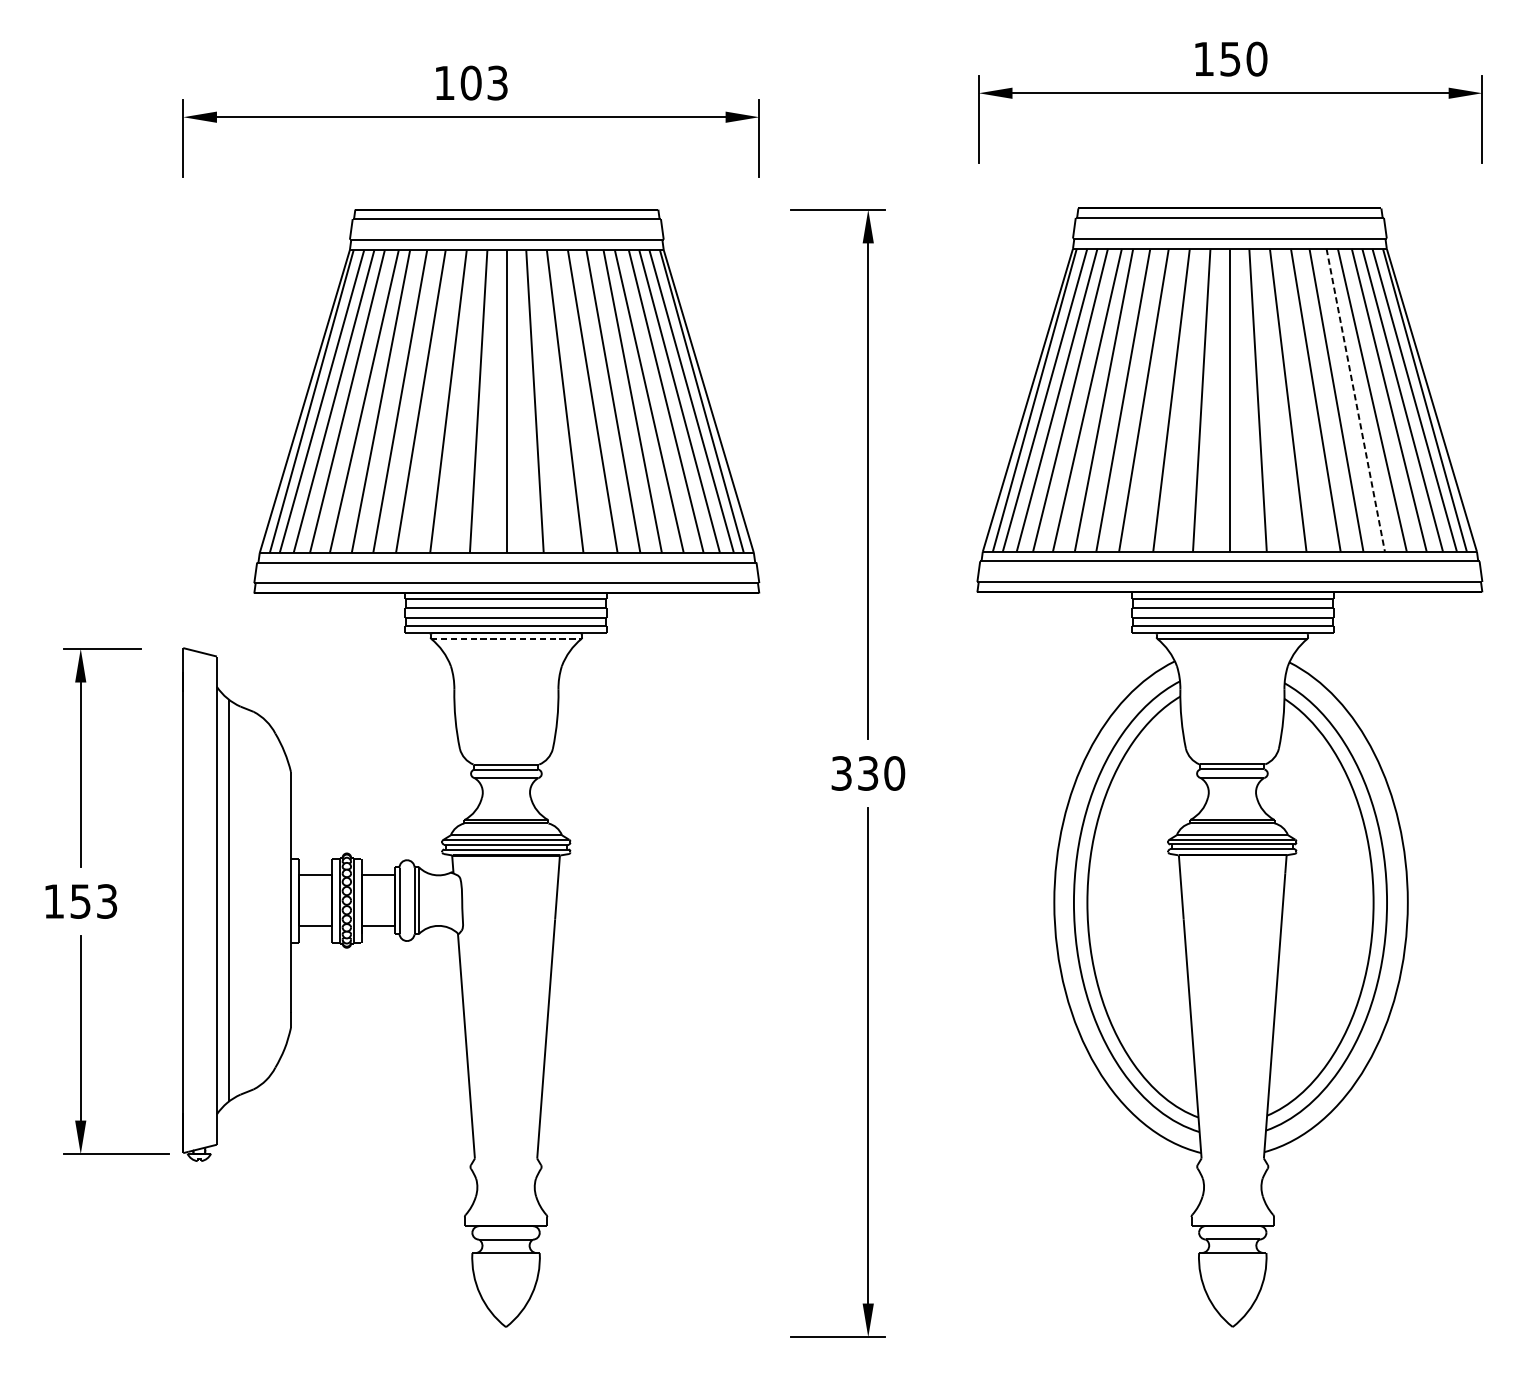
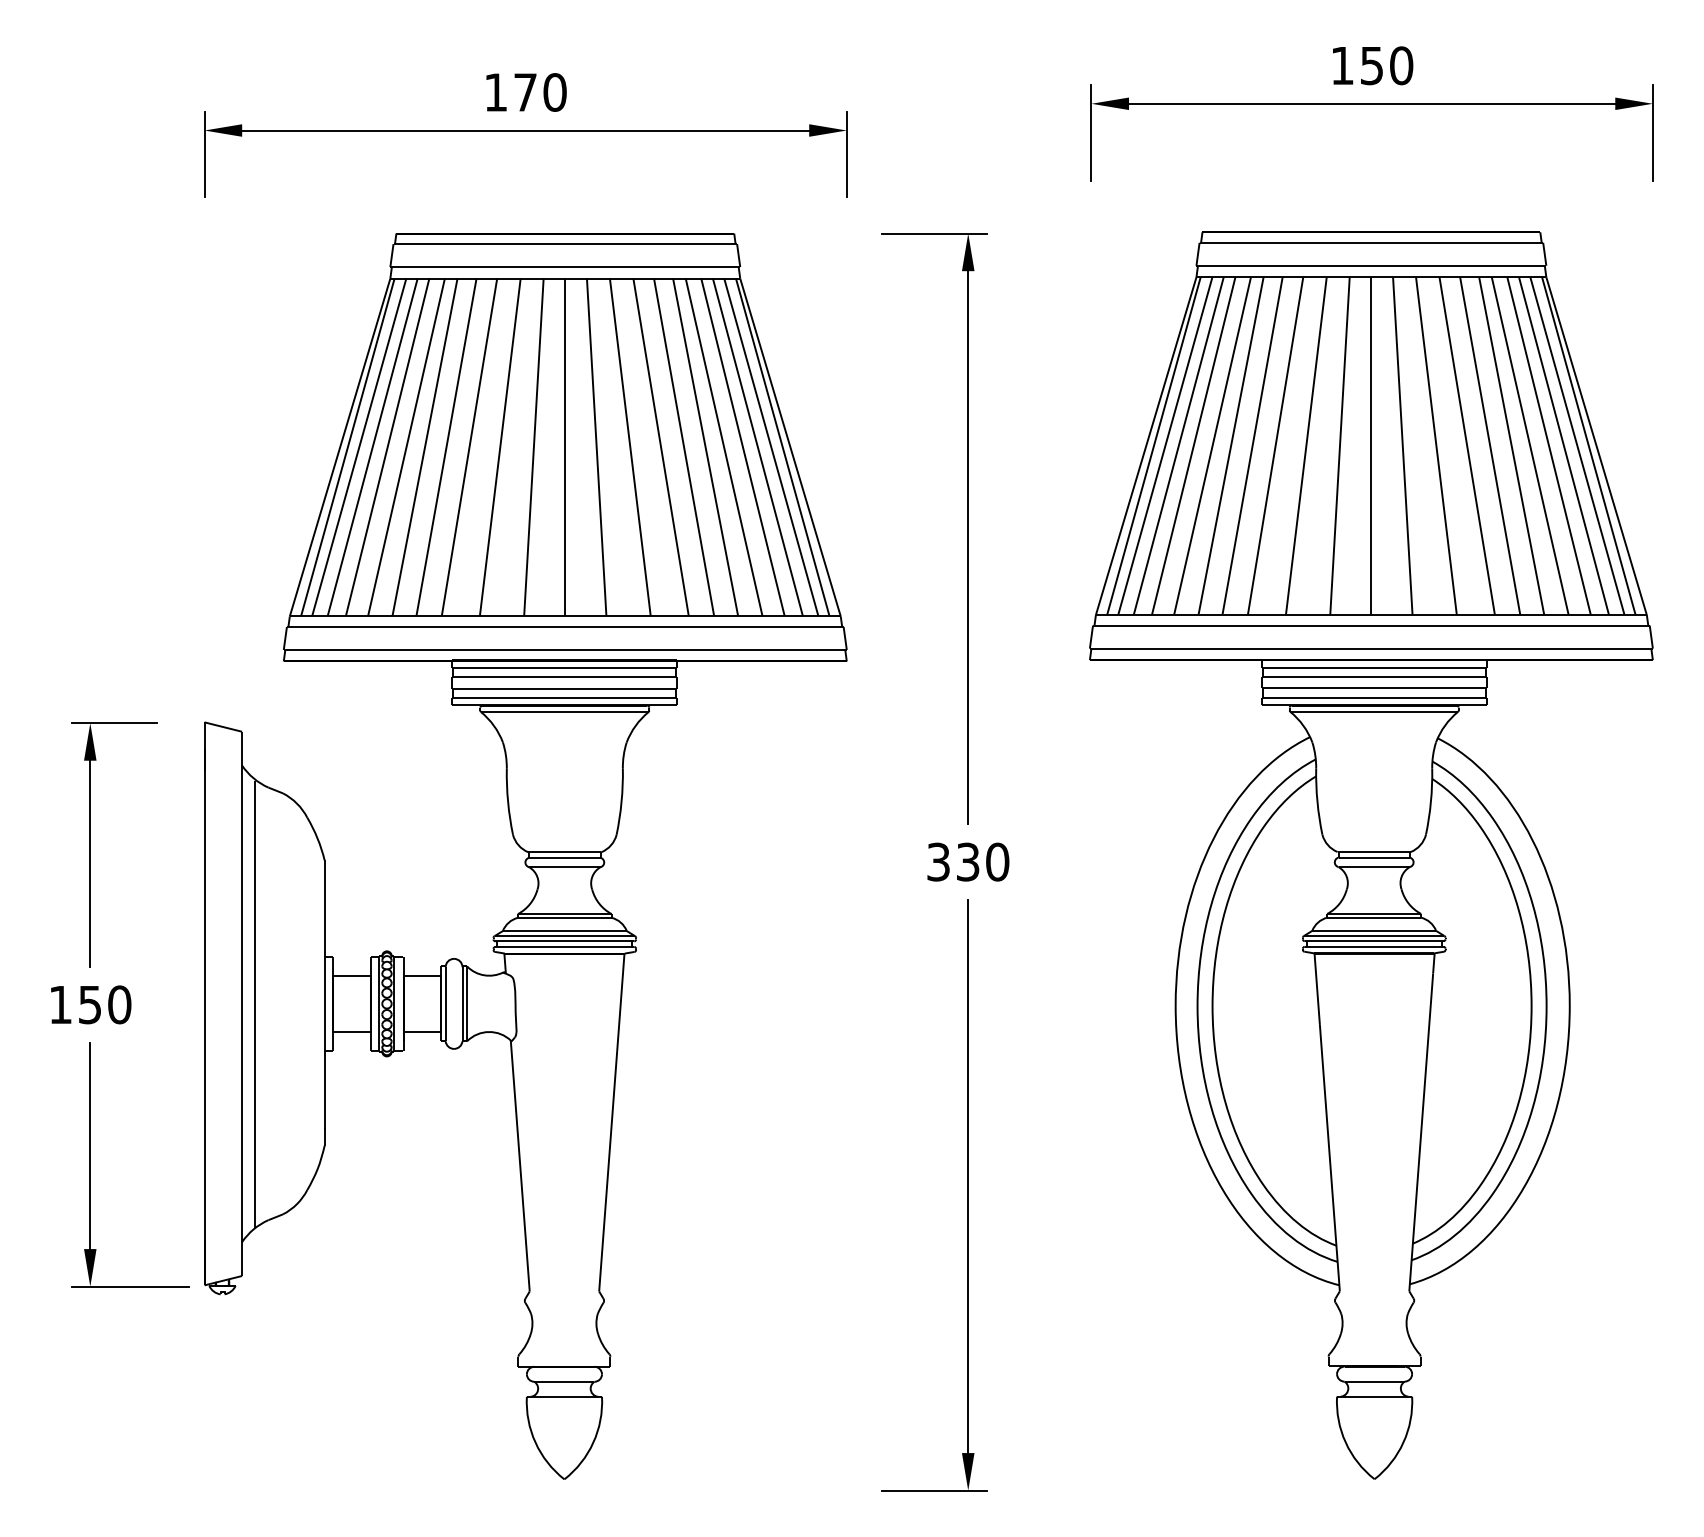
text: (484, 83) -> (540, 92), 103 -> 170
line: (1355, 400) -> (1511, 446), dashed -> solid
line: (506, 638) -> (564, 711), dashed -> solid
text: (106, 901) -> (119, 1004), 153 -> 150

